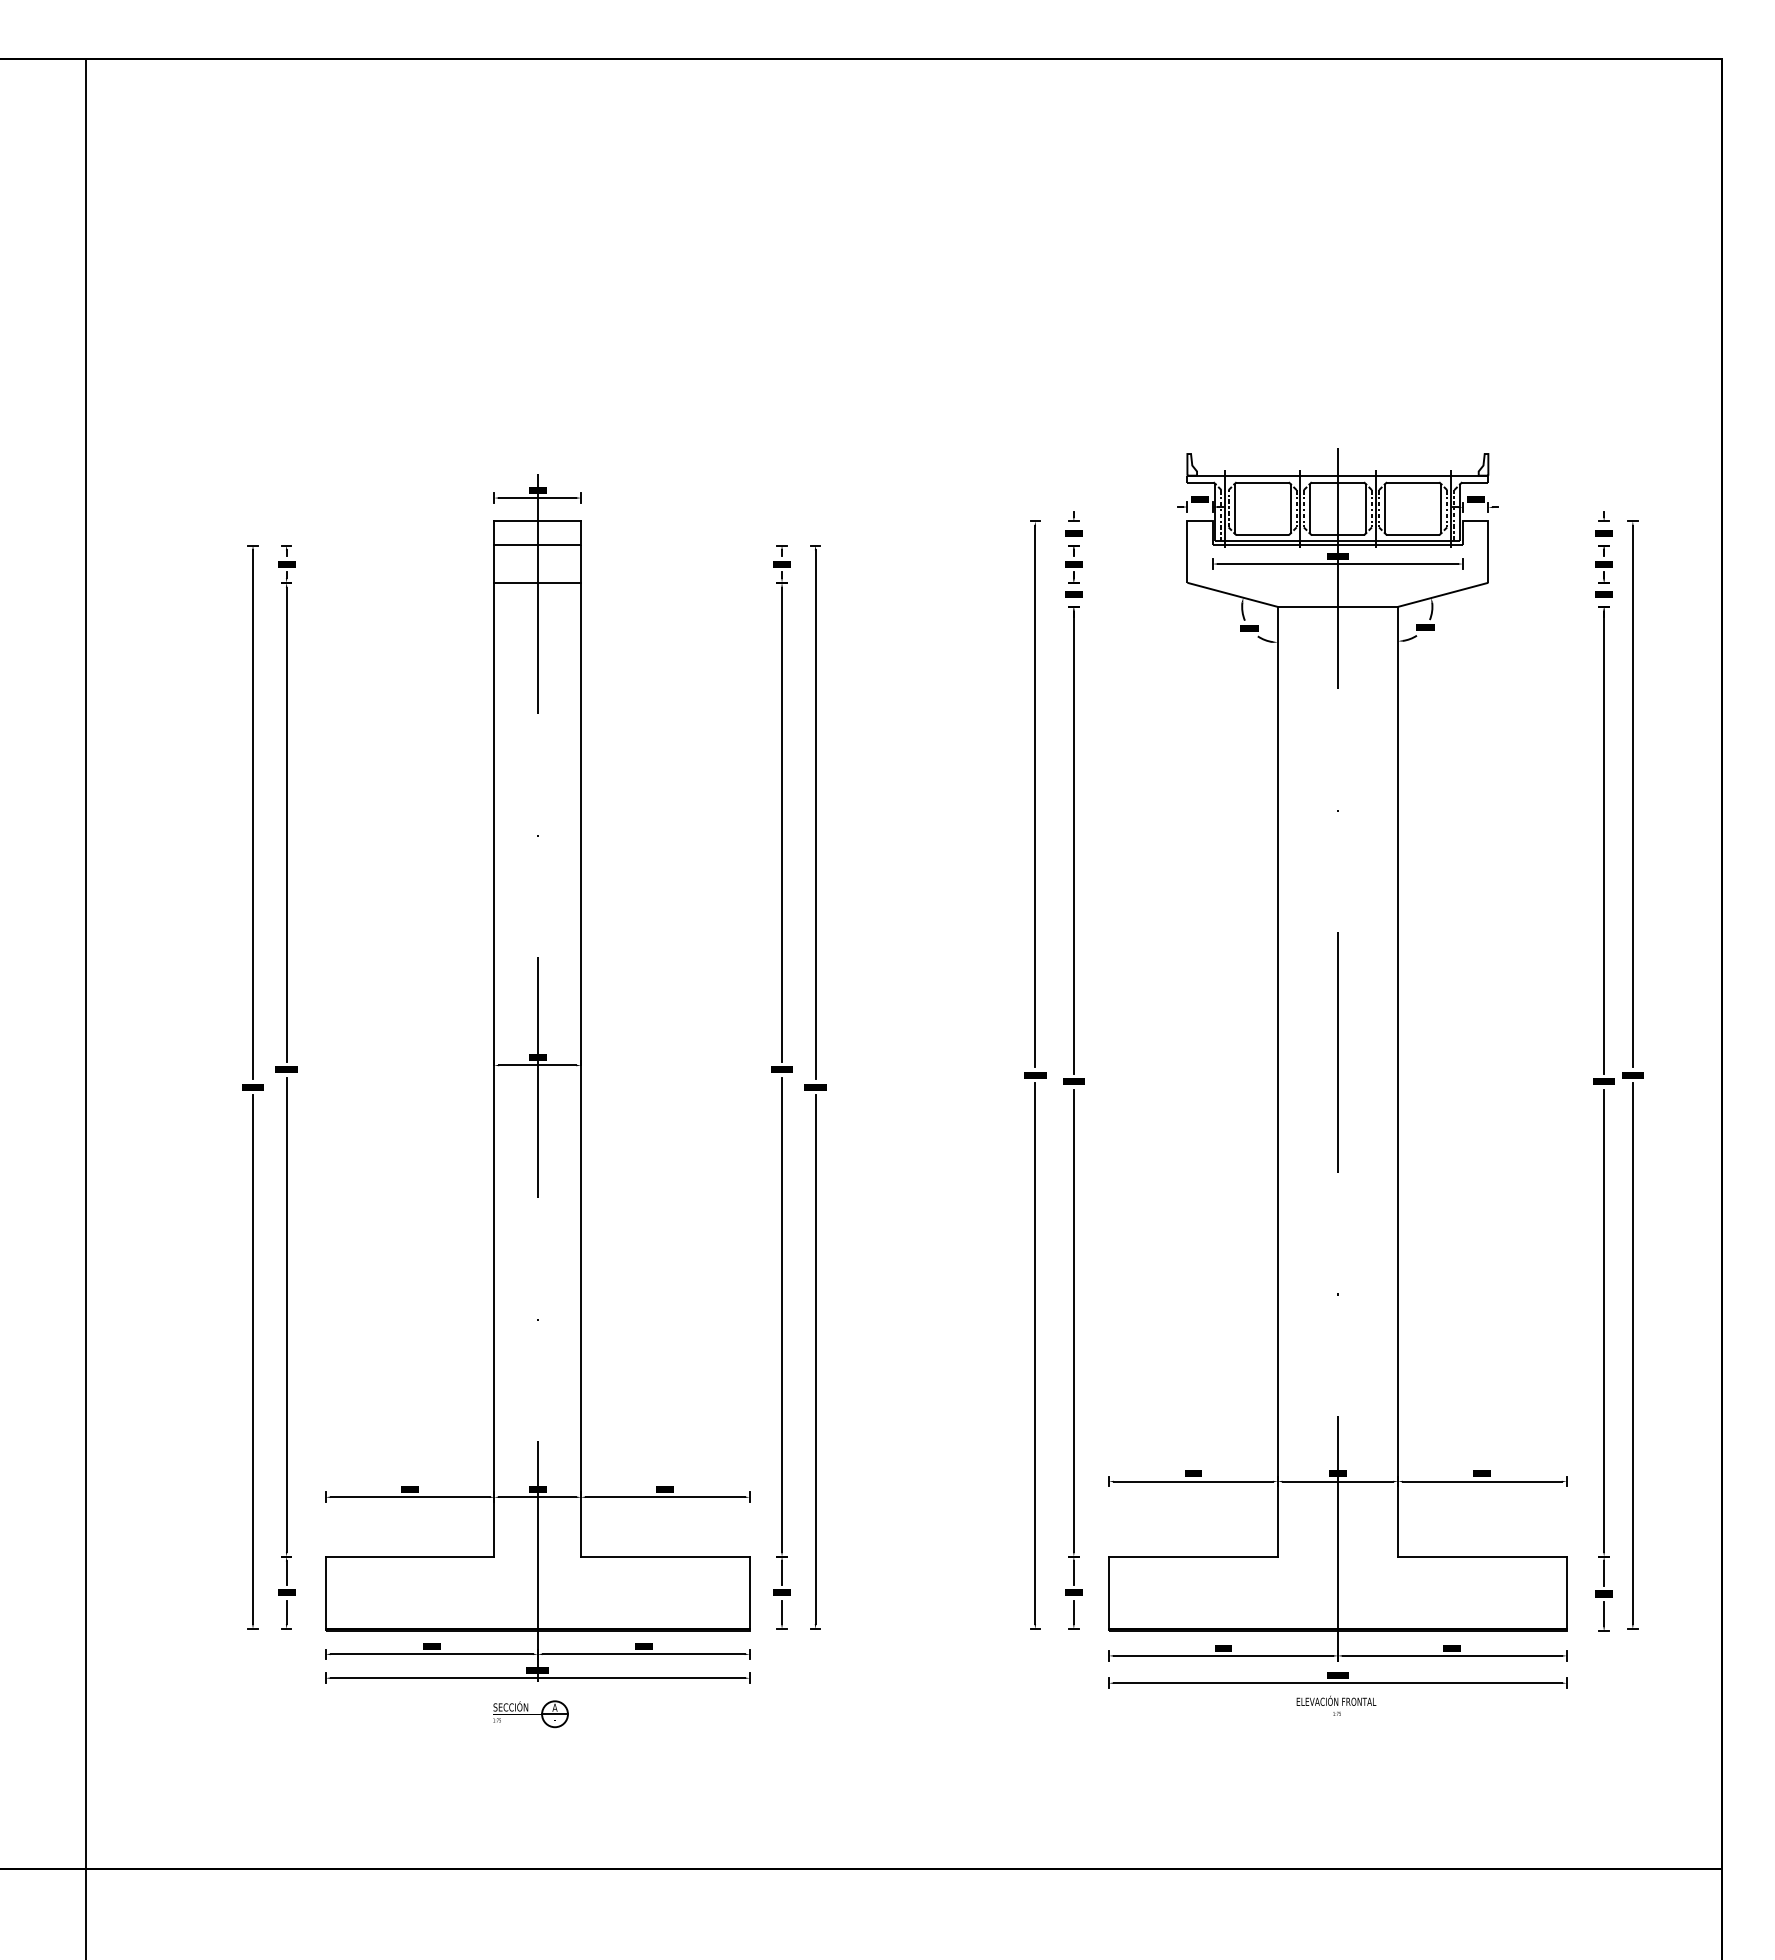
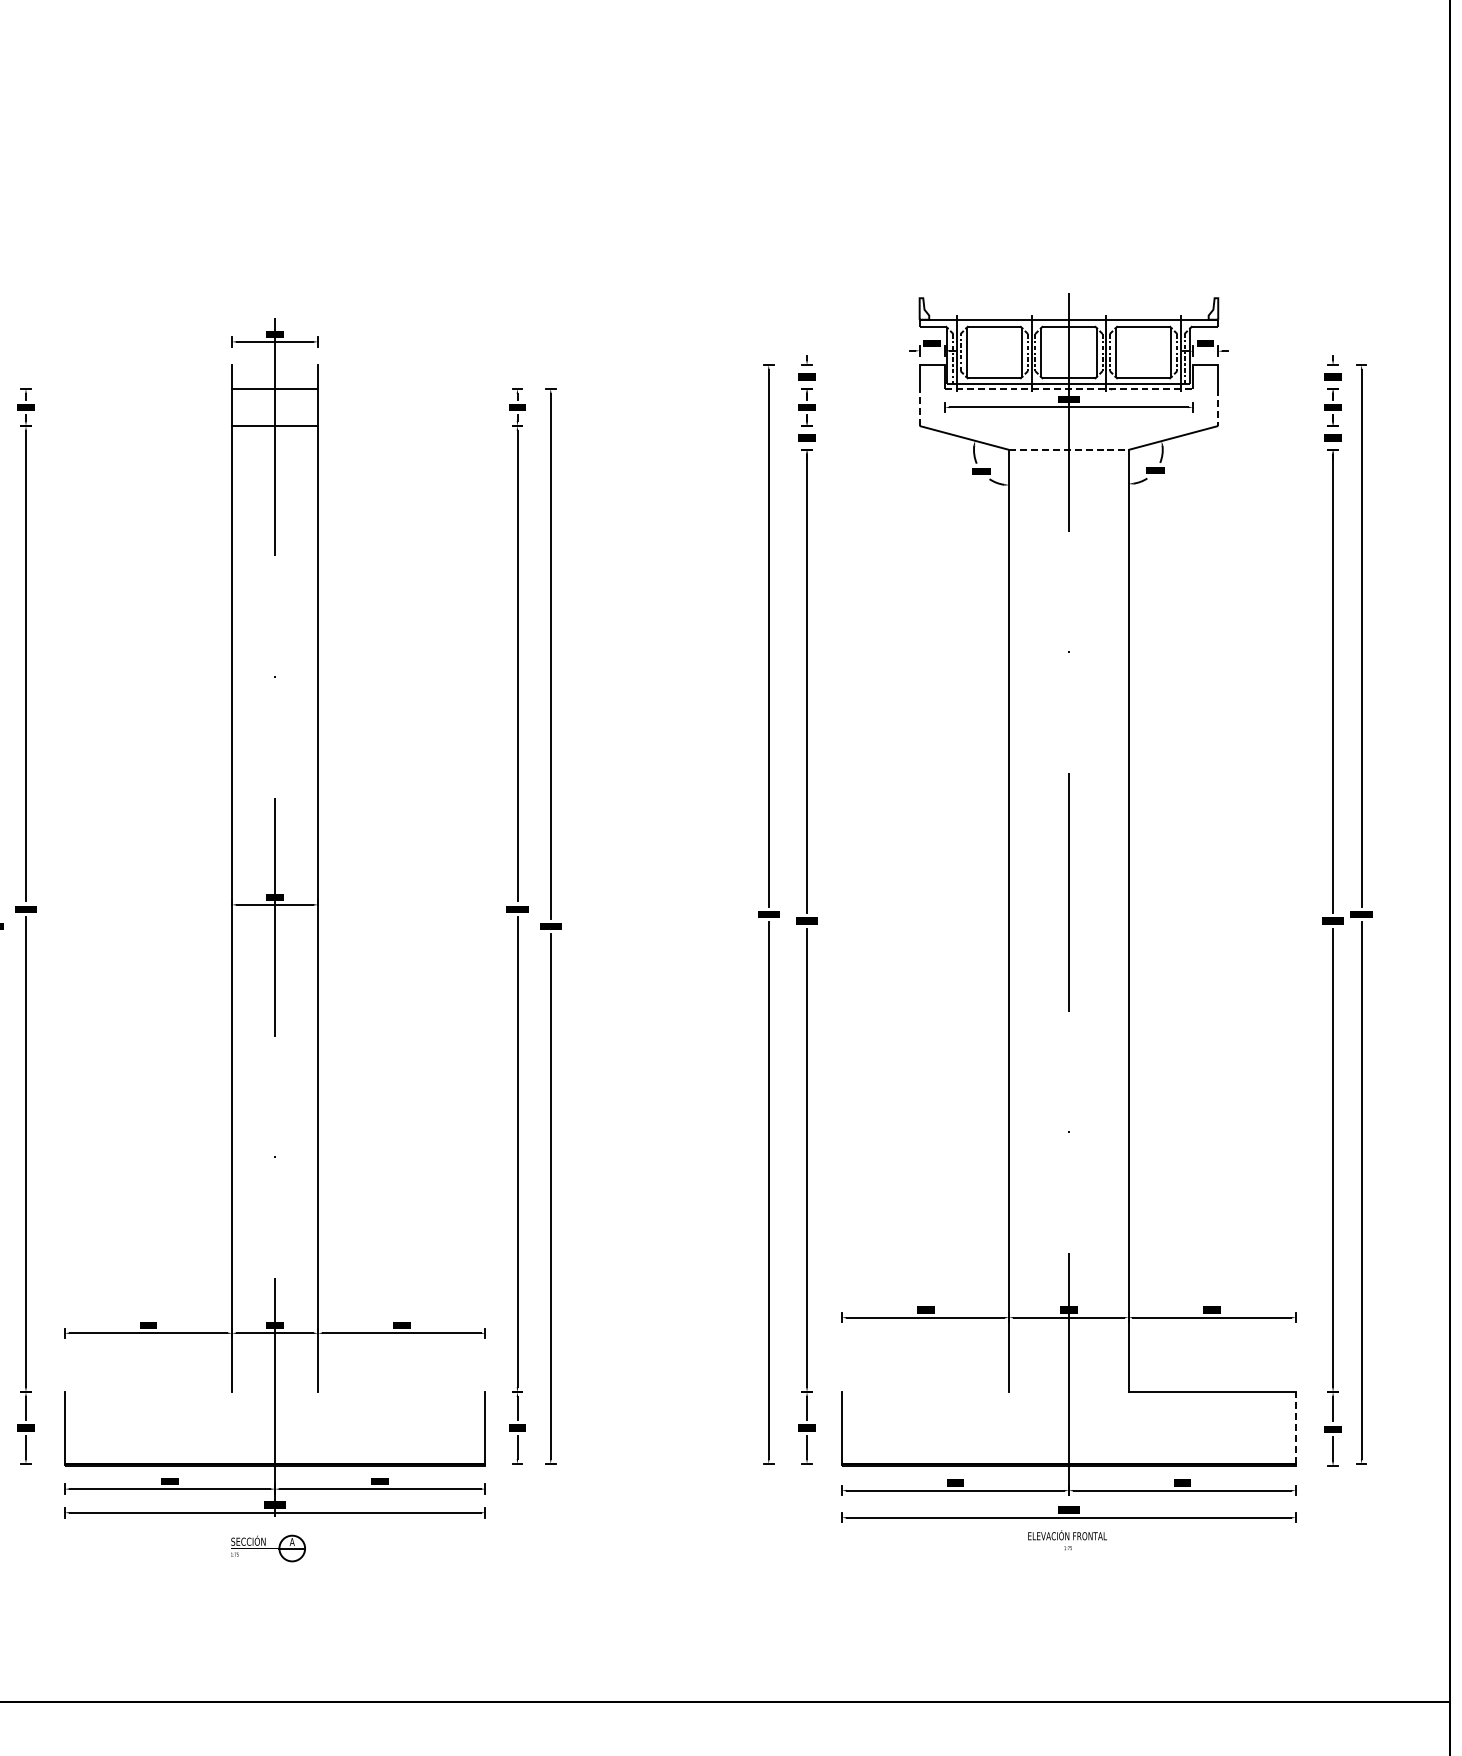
line: (537, 521) -> (274, 365), removed
line: (1339, 545) -> (1070, 389), solid -> dashed
line: (1187, 564) -> (919, 407), solid -> dashed
line: (1488, 564) -> (1218, 407), solid -> dashed
line: (1338, 606) -> (1069, 449), solid -> dashed
line: (409, 1556) -> (147, 1392), removed
line: (665, 1556) -> (401, 1392), removed
line: (1193, 1556) -> (925, 1392), removed
line: (1566, 1592) -> (1295, 1427), solid -> dashed

